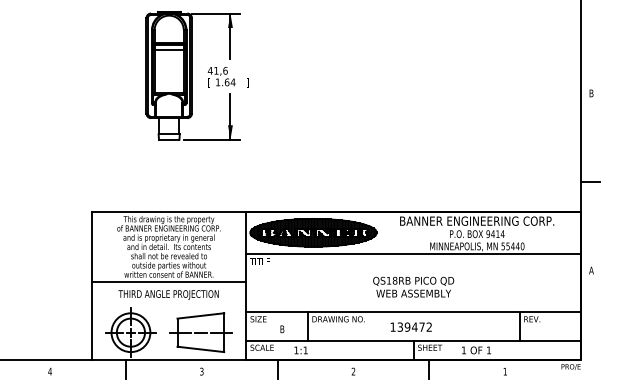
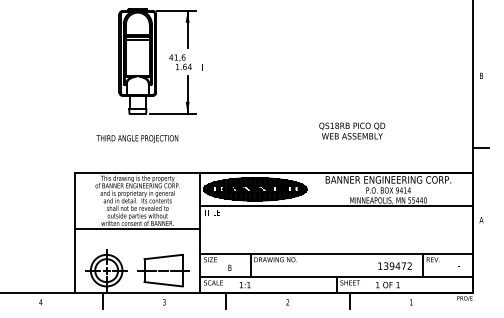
text: (413, 286) -> (352, 130), moved
text: (168, 294) -> (137, 138), moved
text: (410, 326) -> (394, 265), moved

